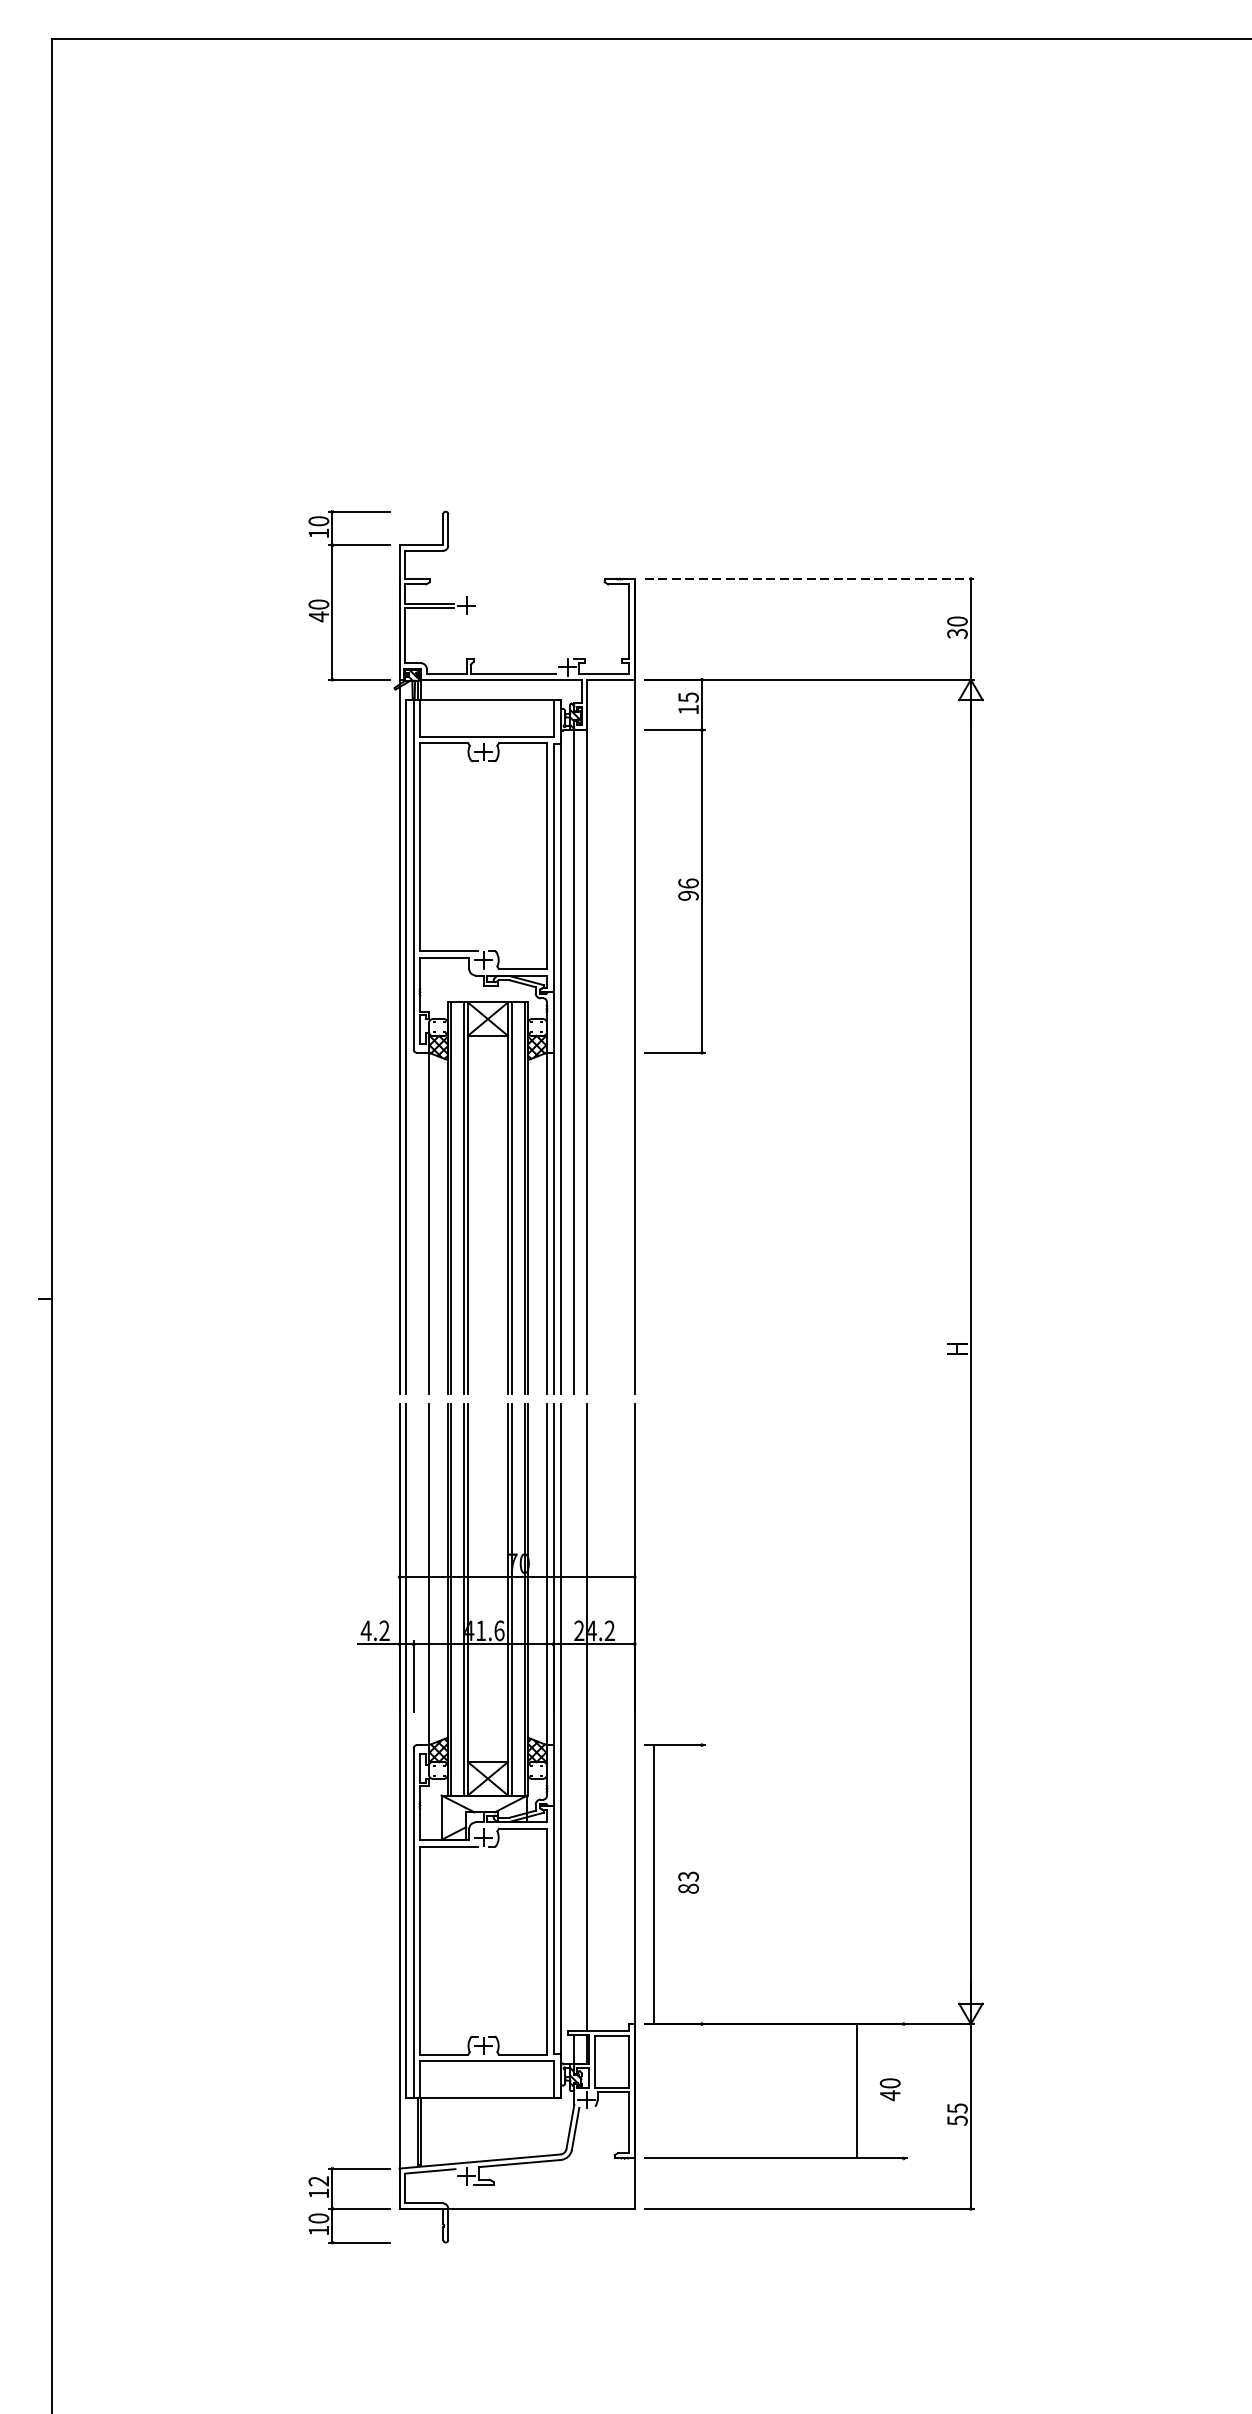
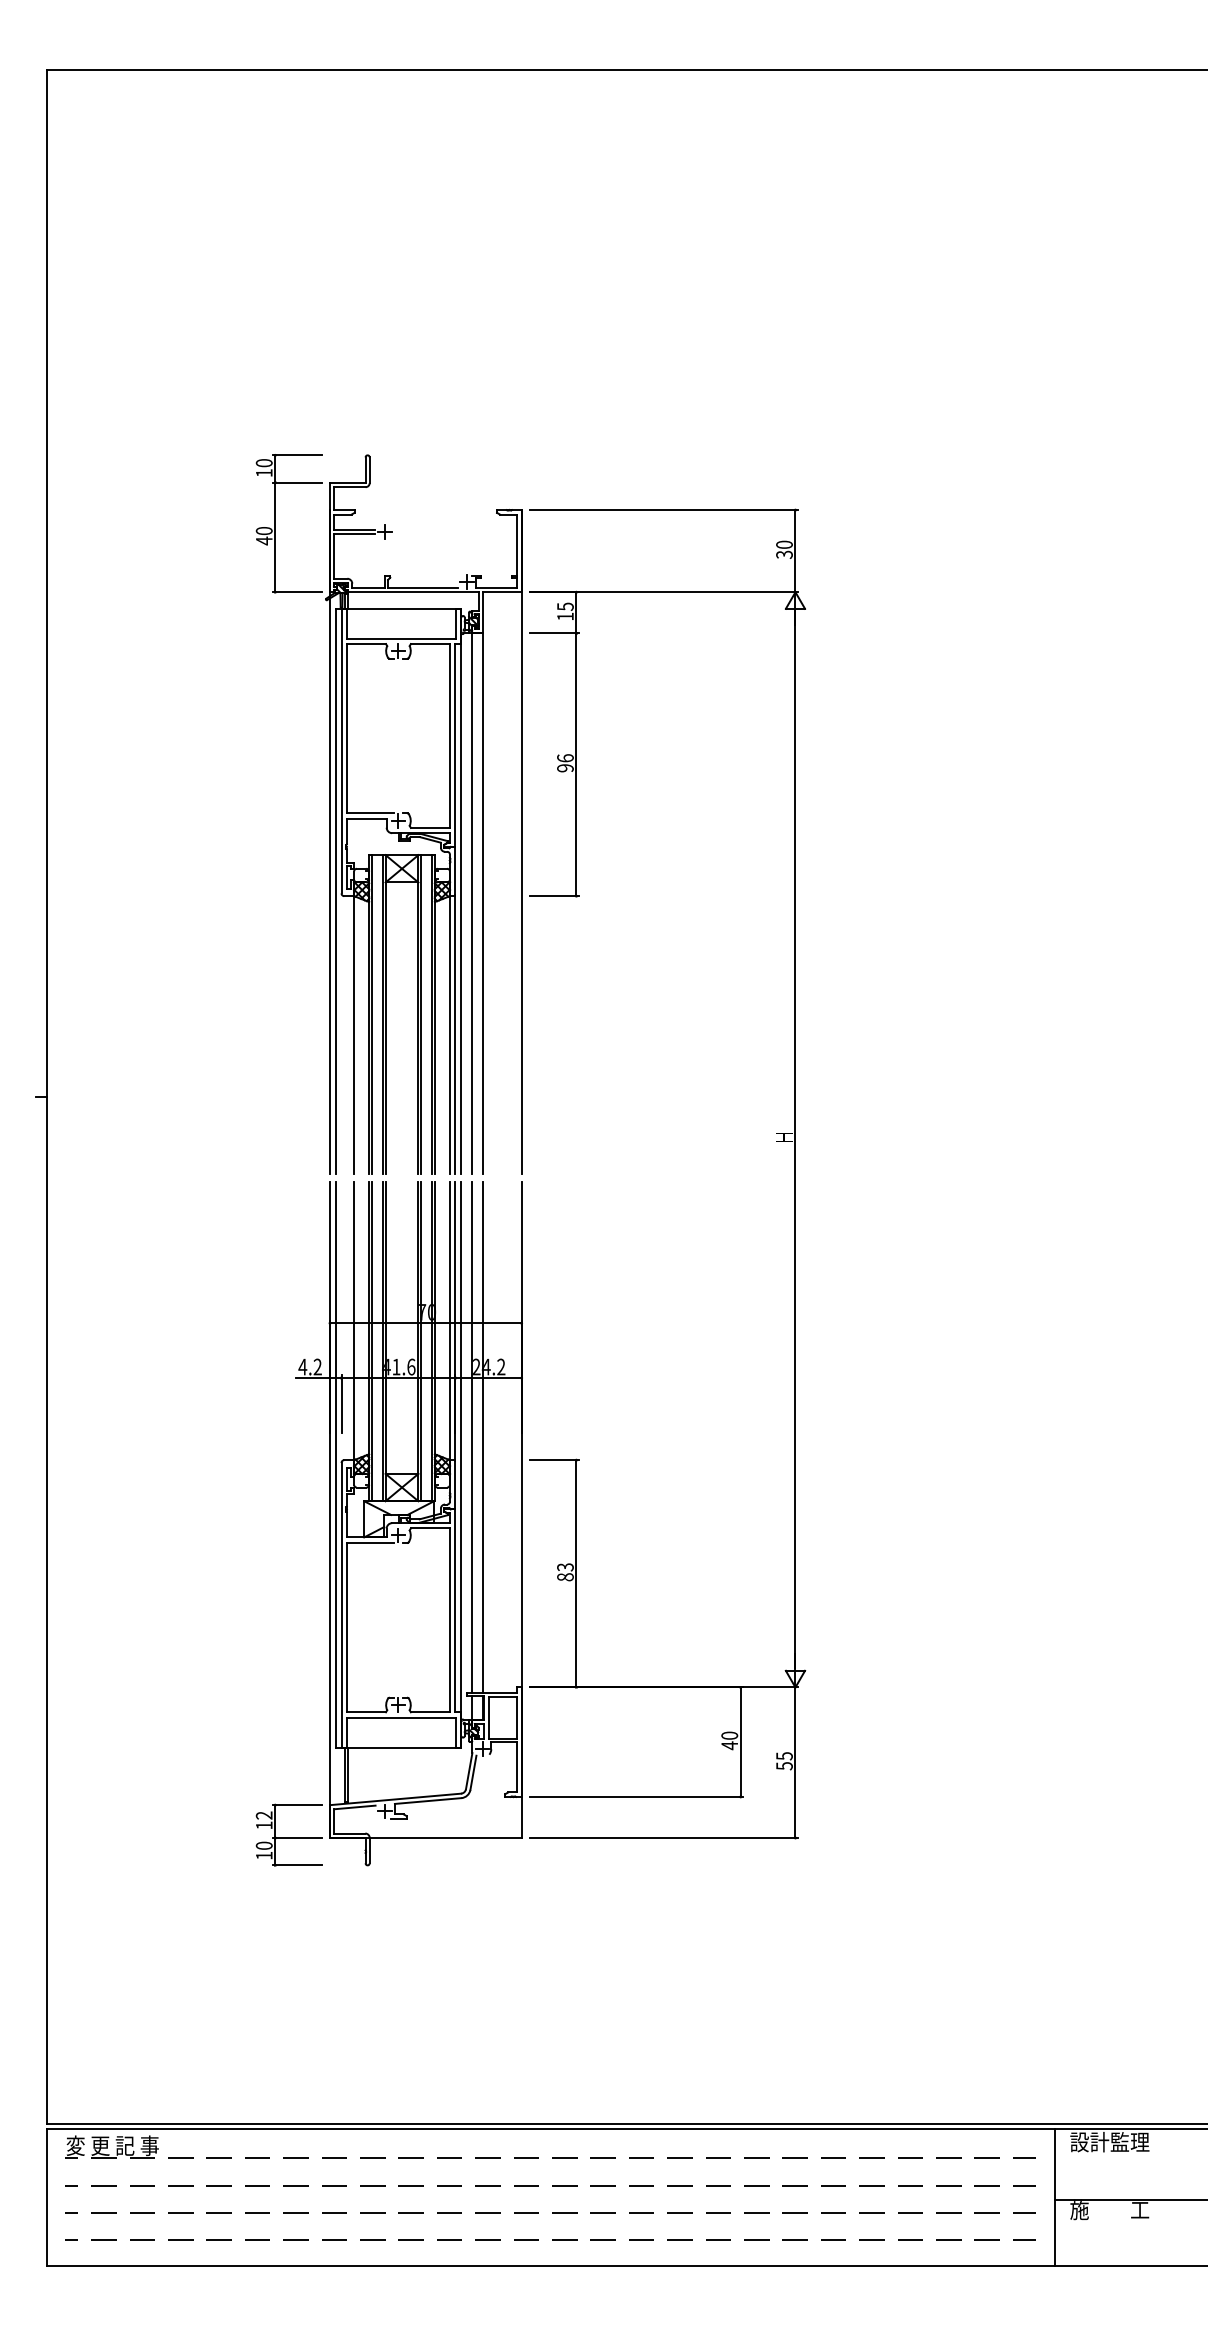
line: (810, 579) -> (664, 510), dashed -> solid
line: (574, 1717) -> (472, 1437), added
line: (654, 1884) -> (576, 1573), moved
line: (856, 2090) -> (740, 1741), moved

